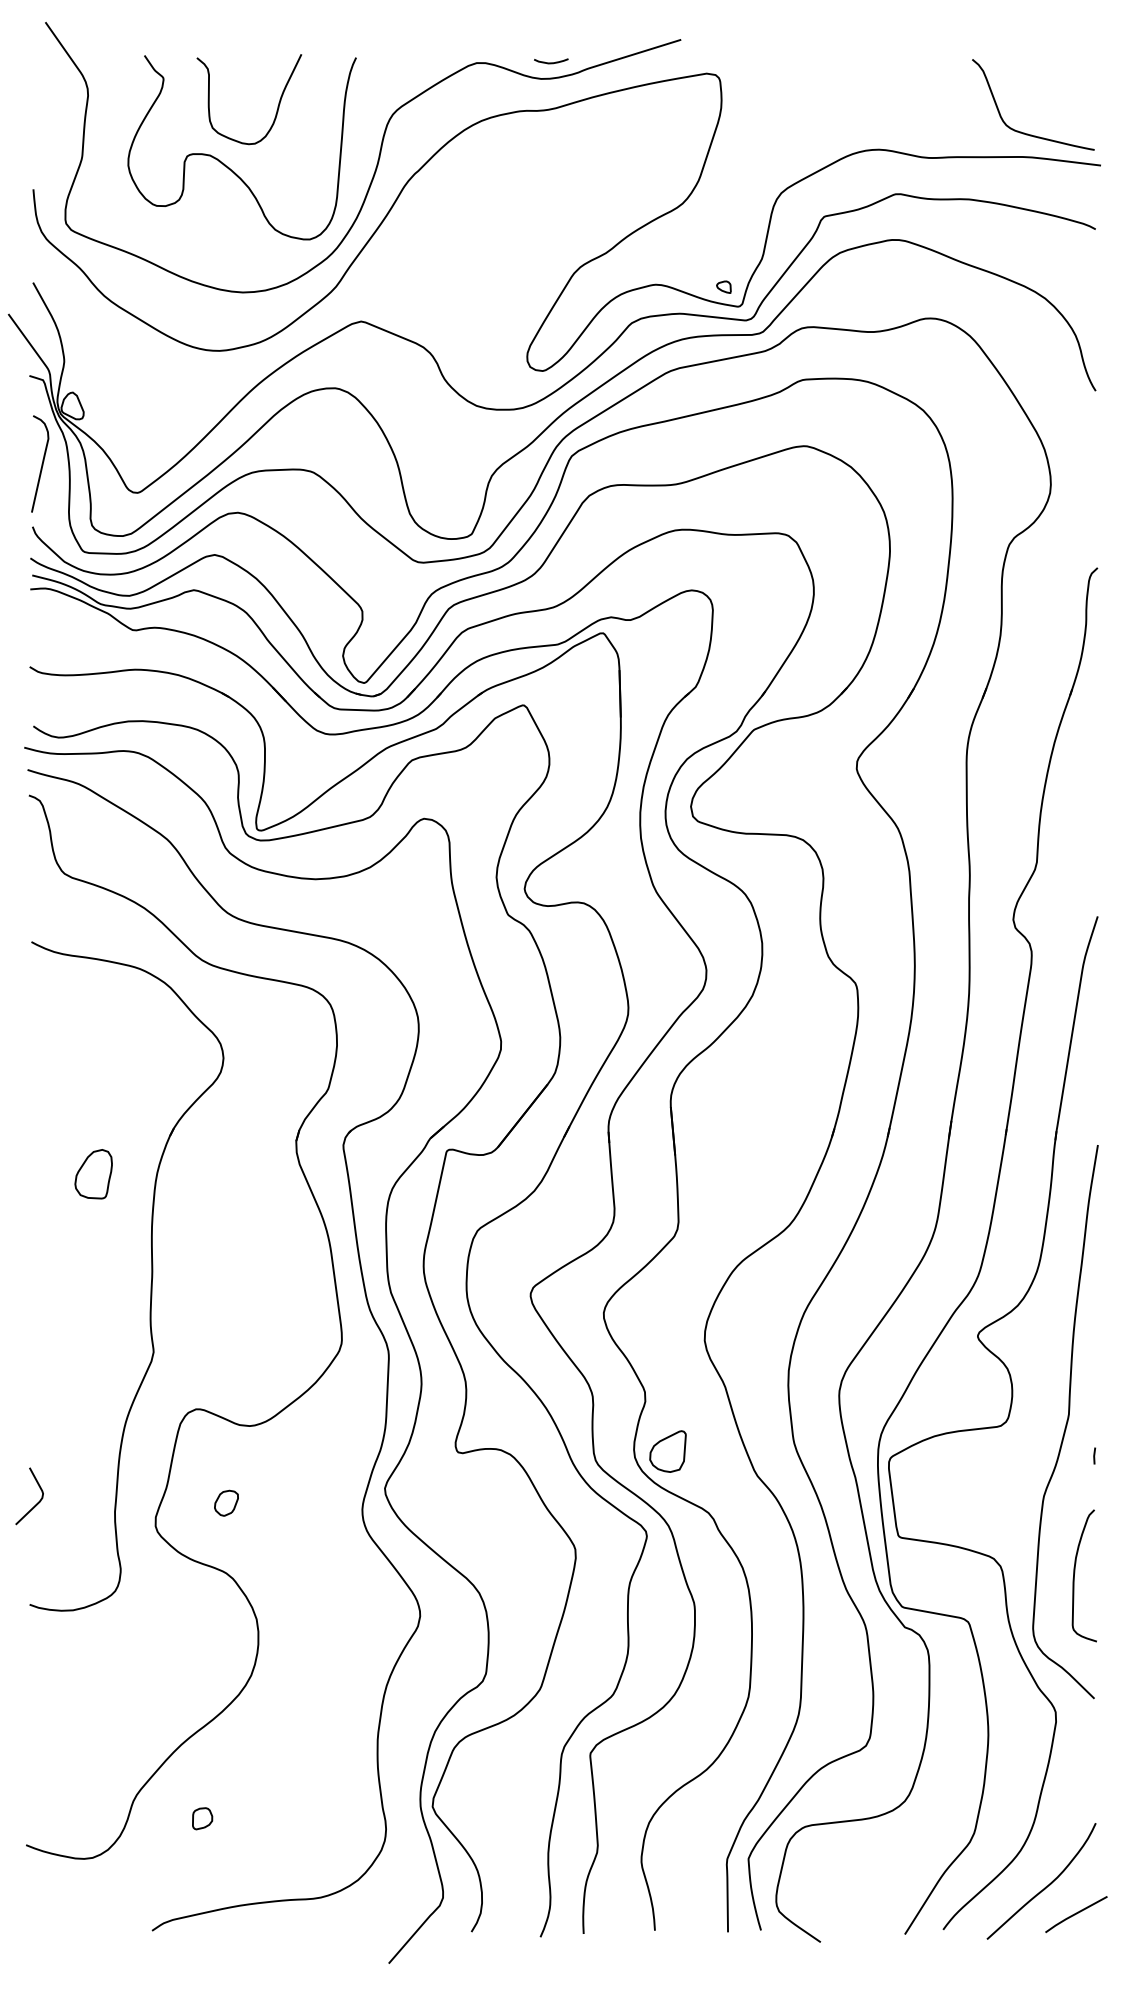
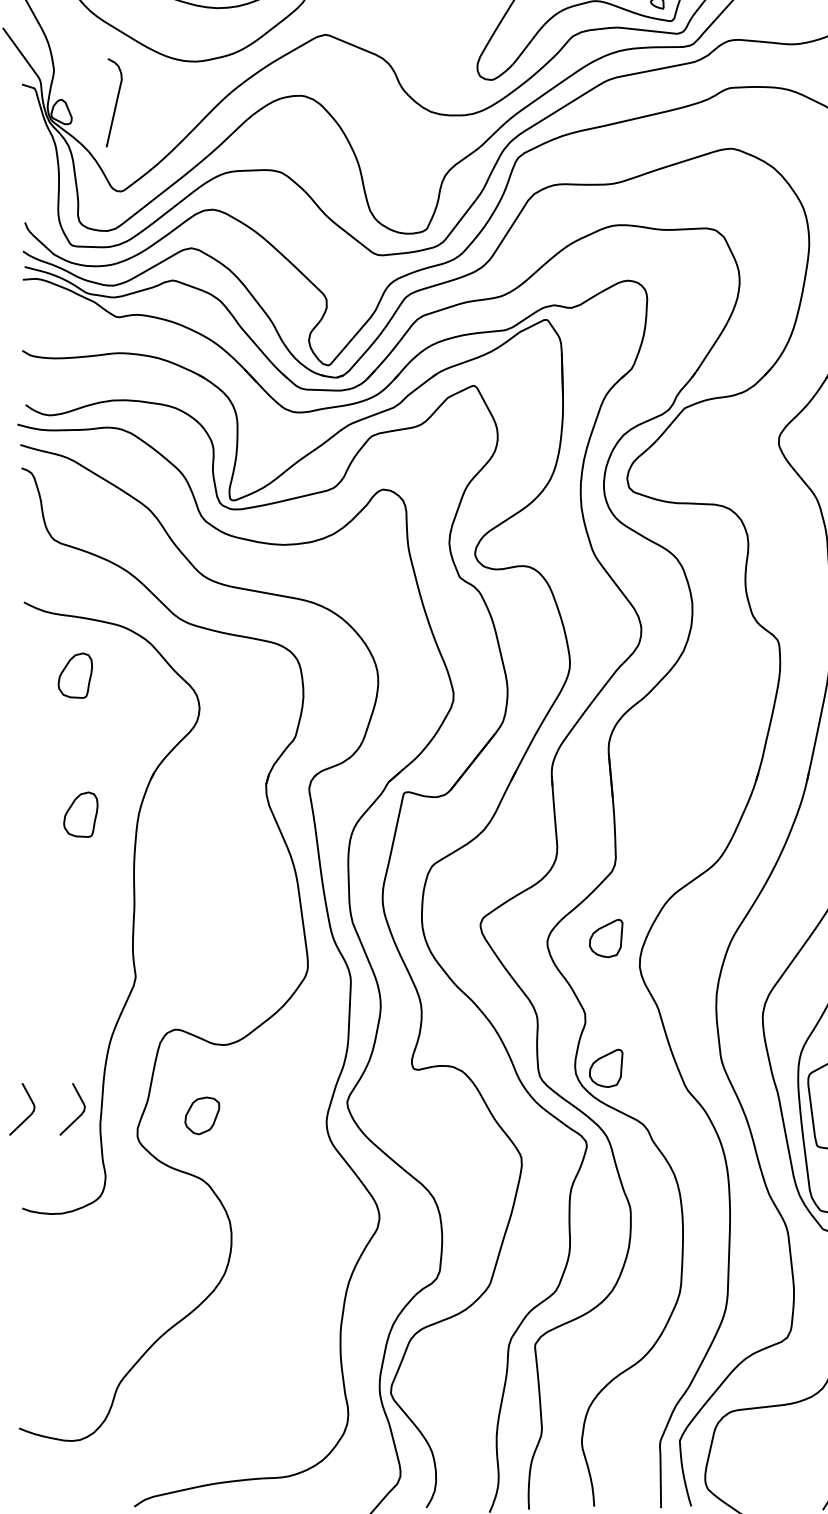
curve: (41, 463) -> (115, 102), moved
part: (87, 1022) -> (75, 675), added
part: (667, 1309) -> (605, 938), added
part: (226, 1502) -> (202, 1114), size x1.6
curve: (91, 1503) -> (78, 1115), added
part: (202, 1818) -> (180, 1404), removed

